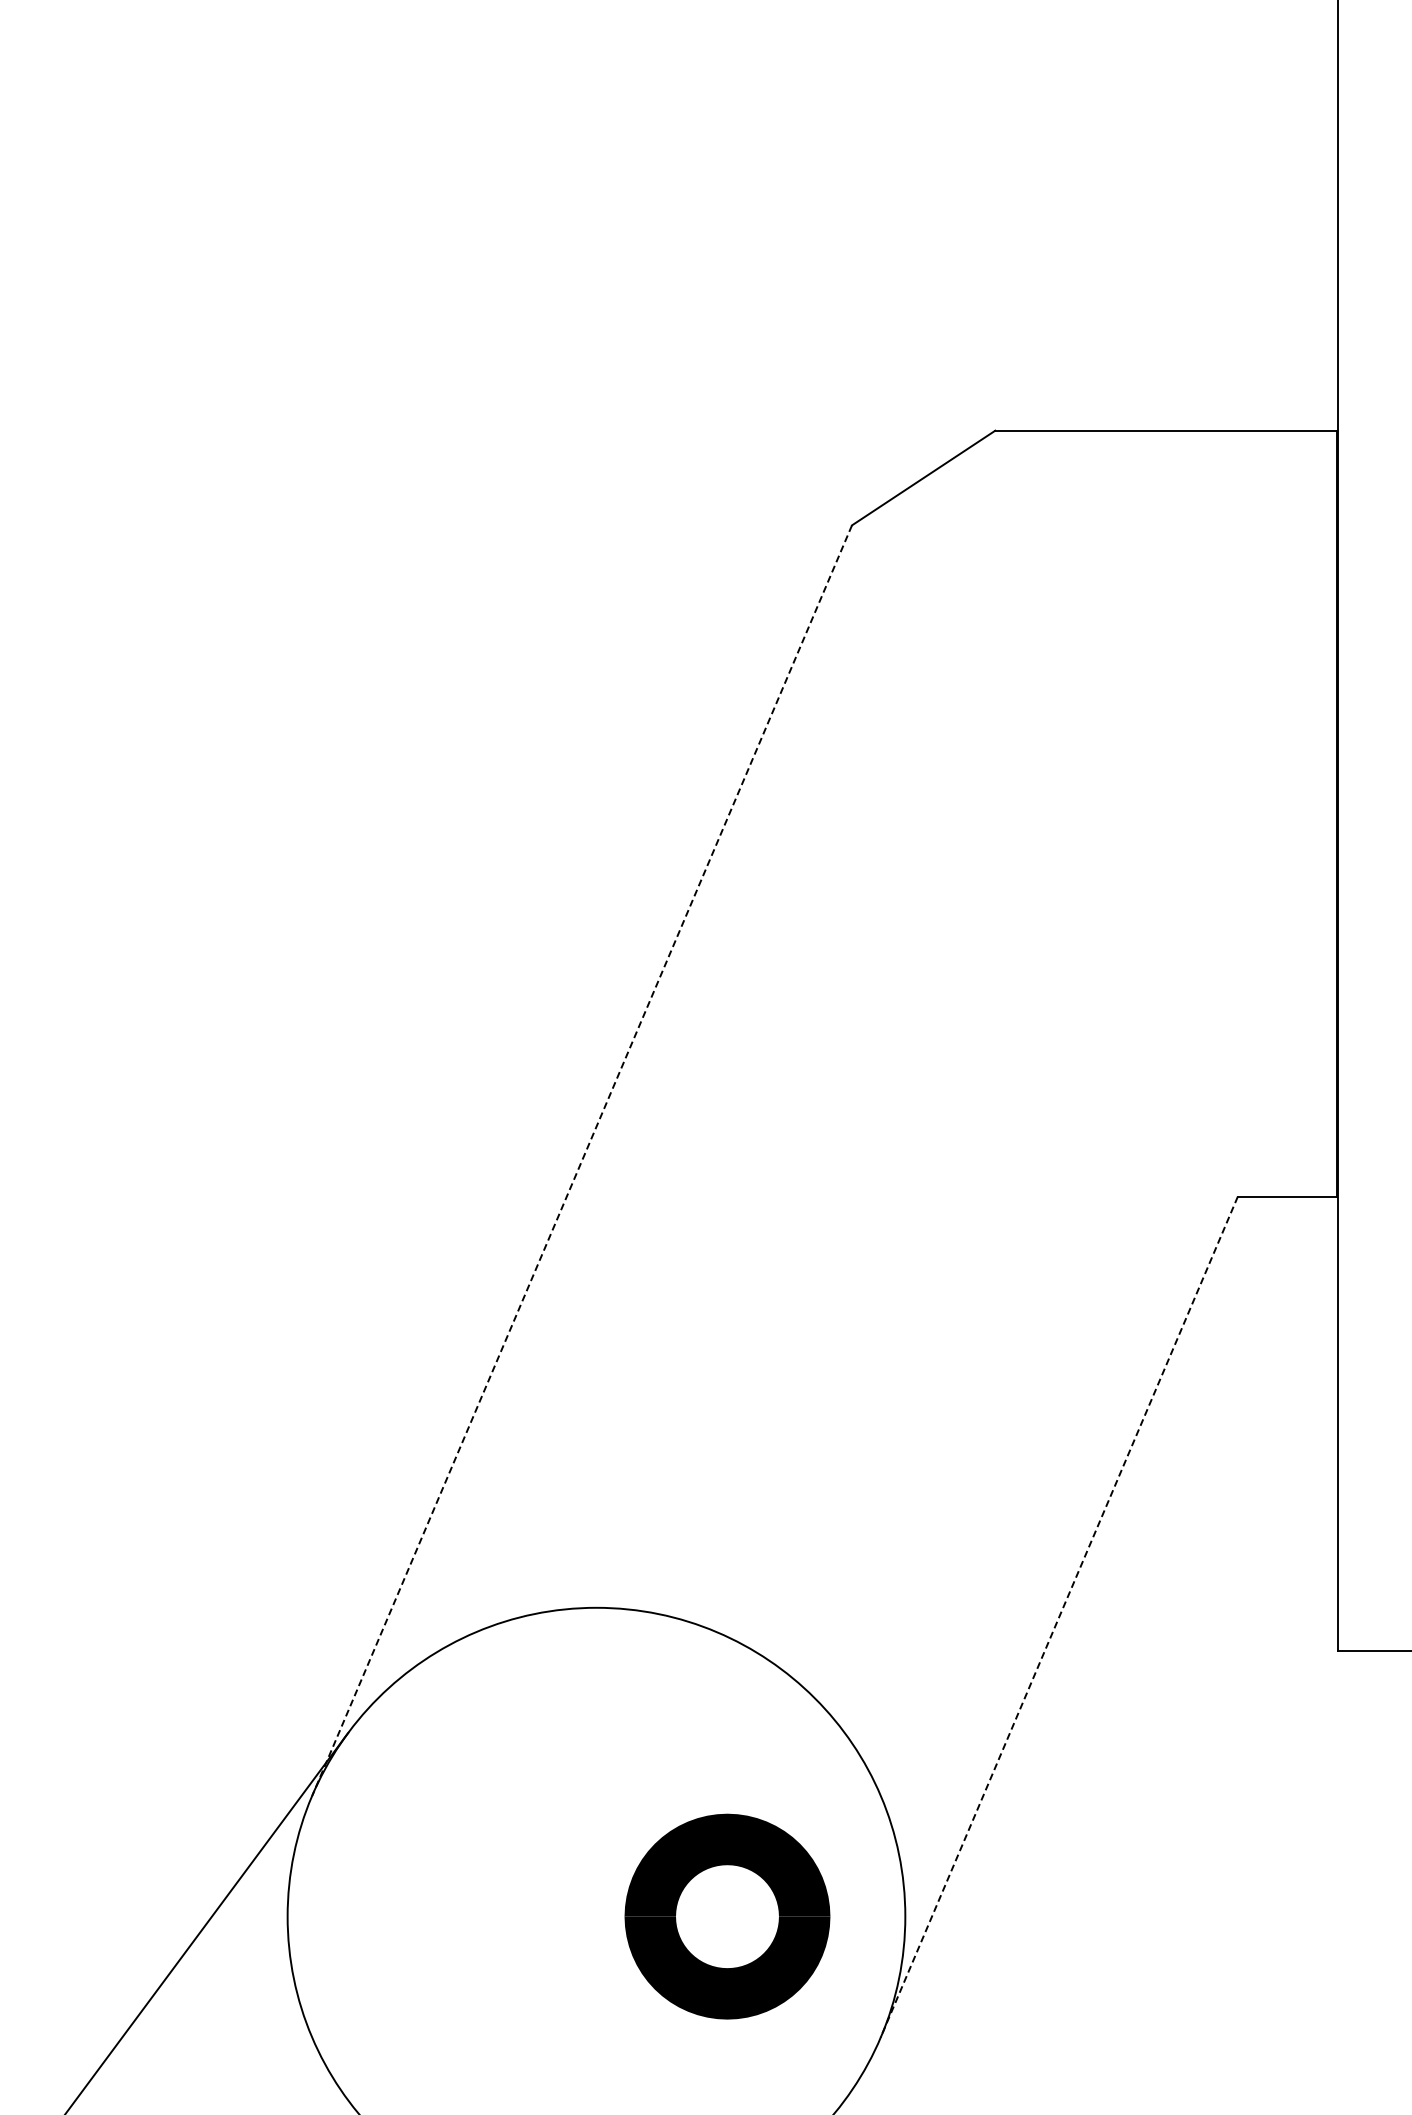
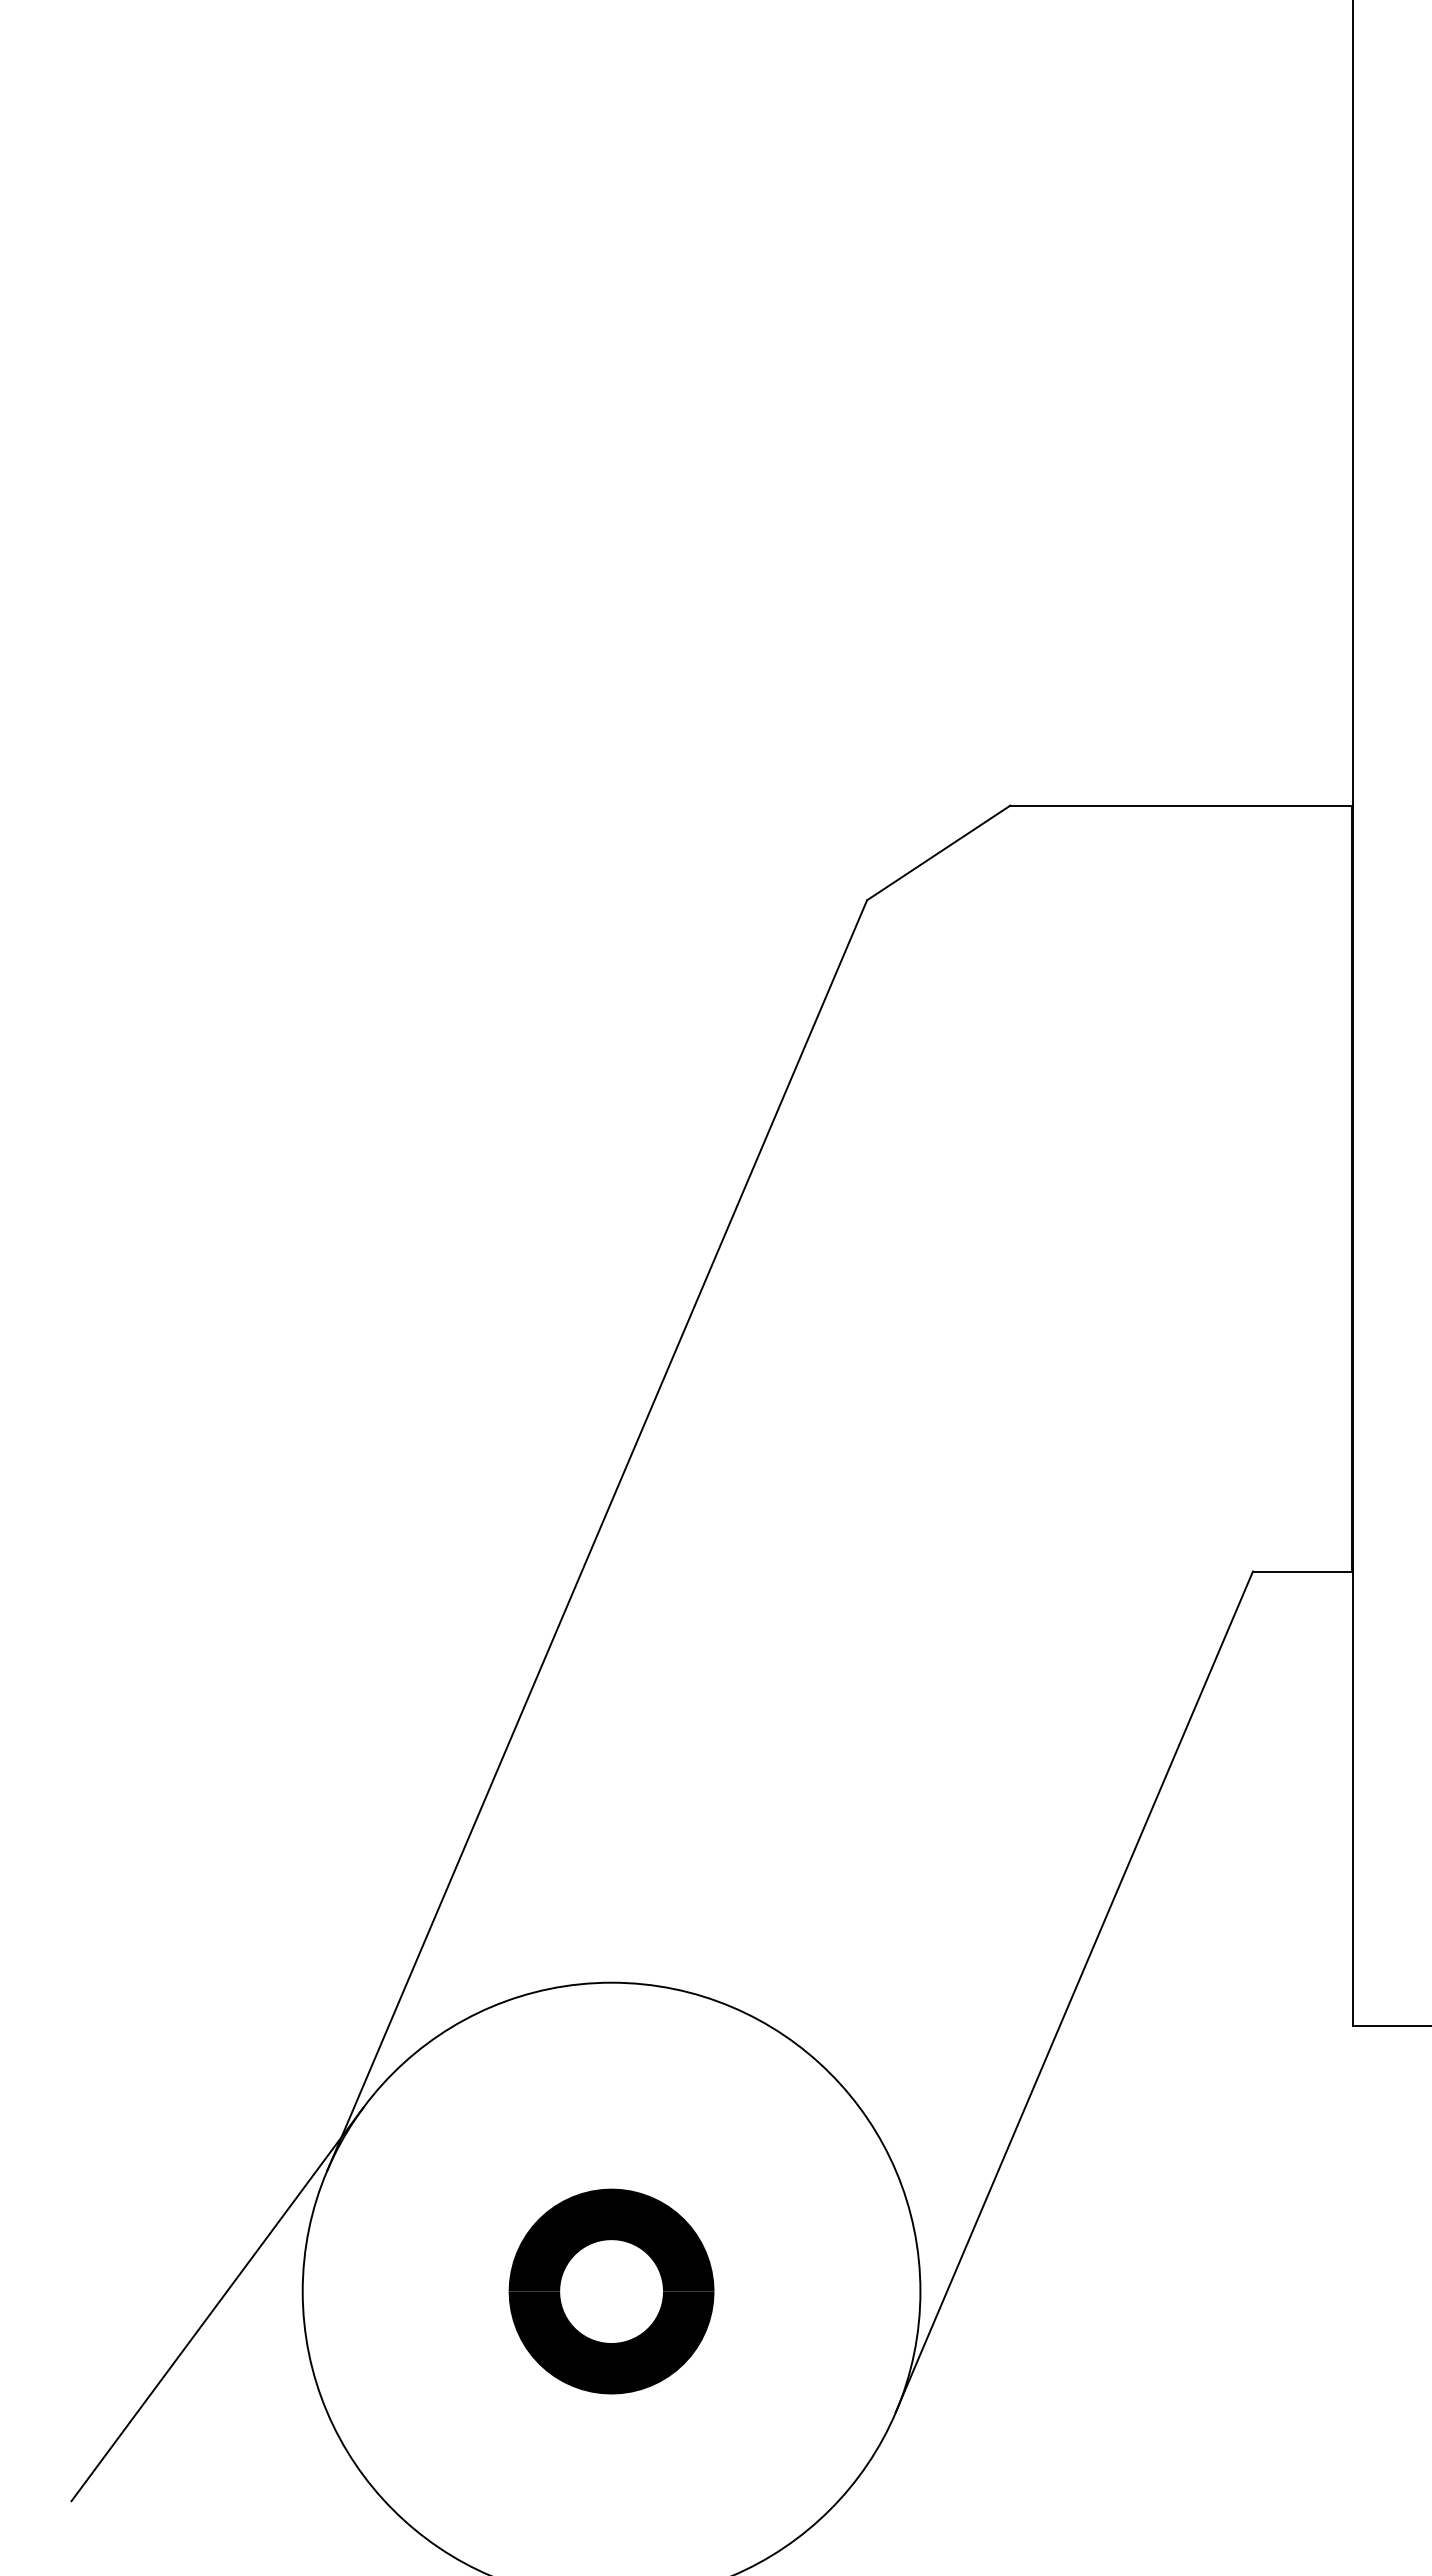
line: (581, 1161) -> (596, 1536), dashed -> solid
line: (1059, 1616) -> (1074, 1991), dashed -> solid
part: (727, 1916) -> (611, 2291), moved

